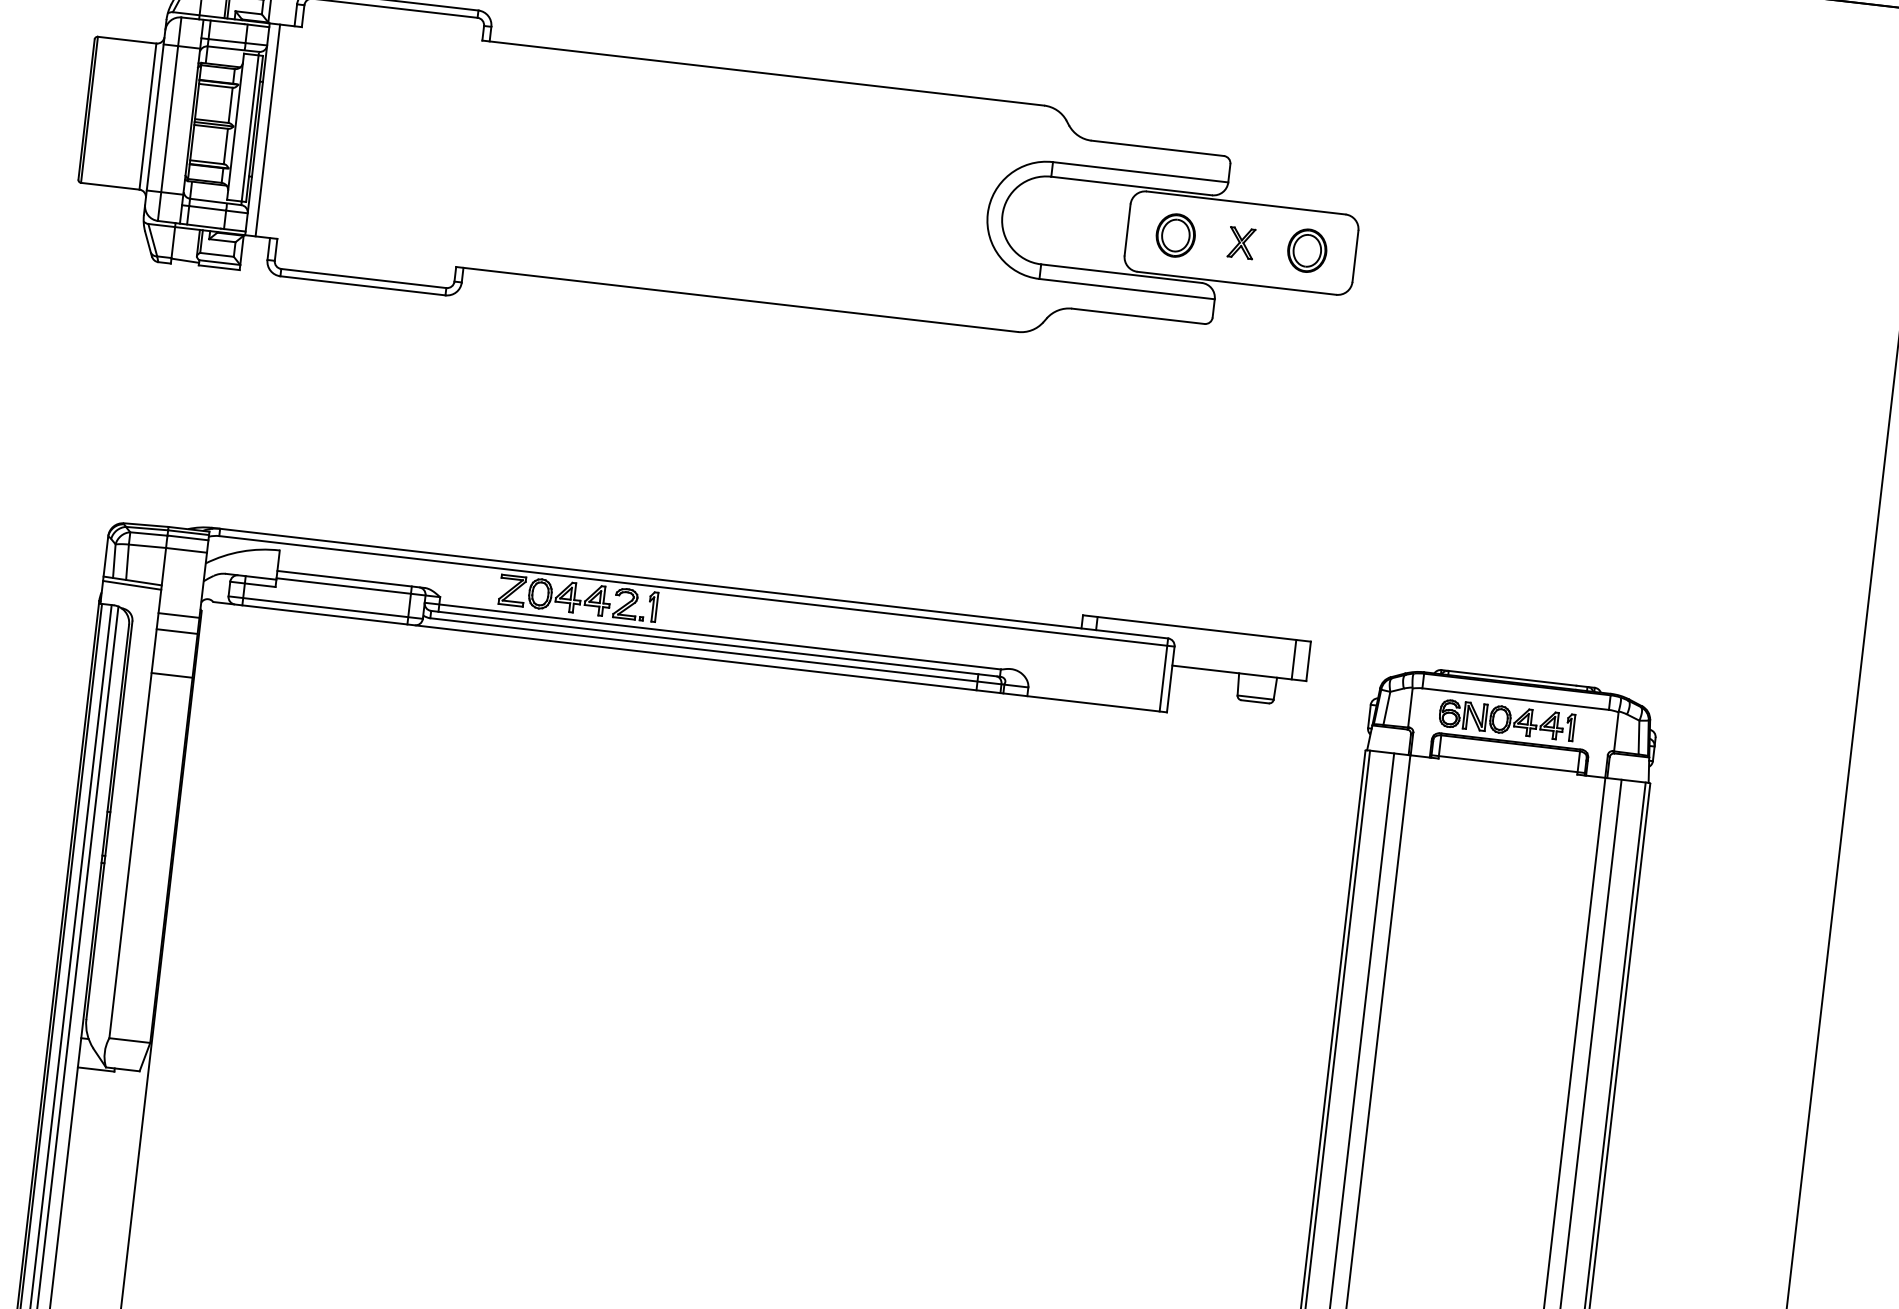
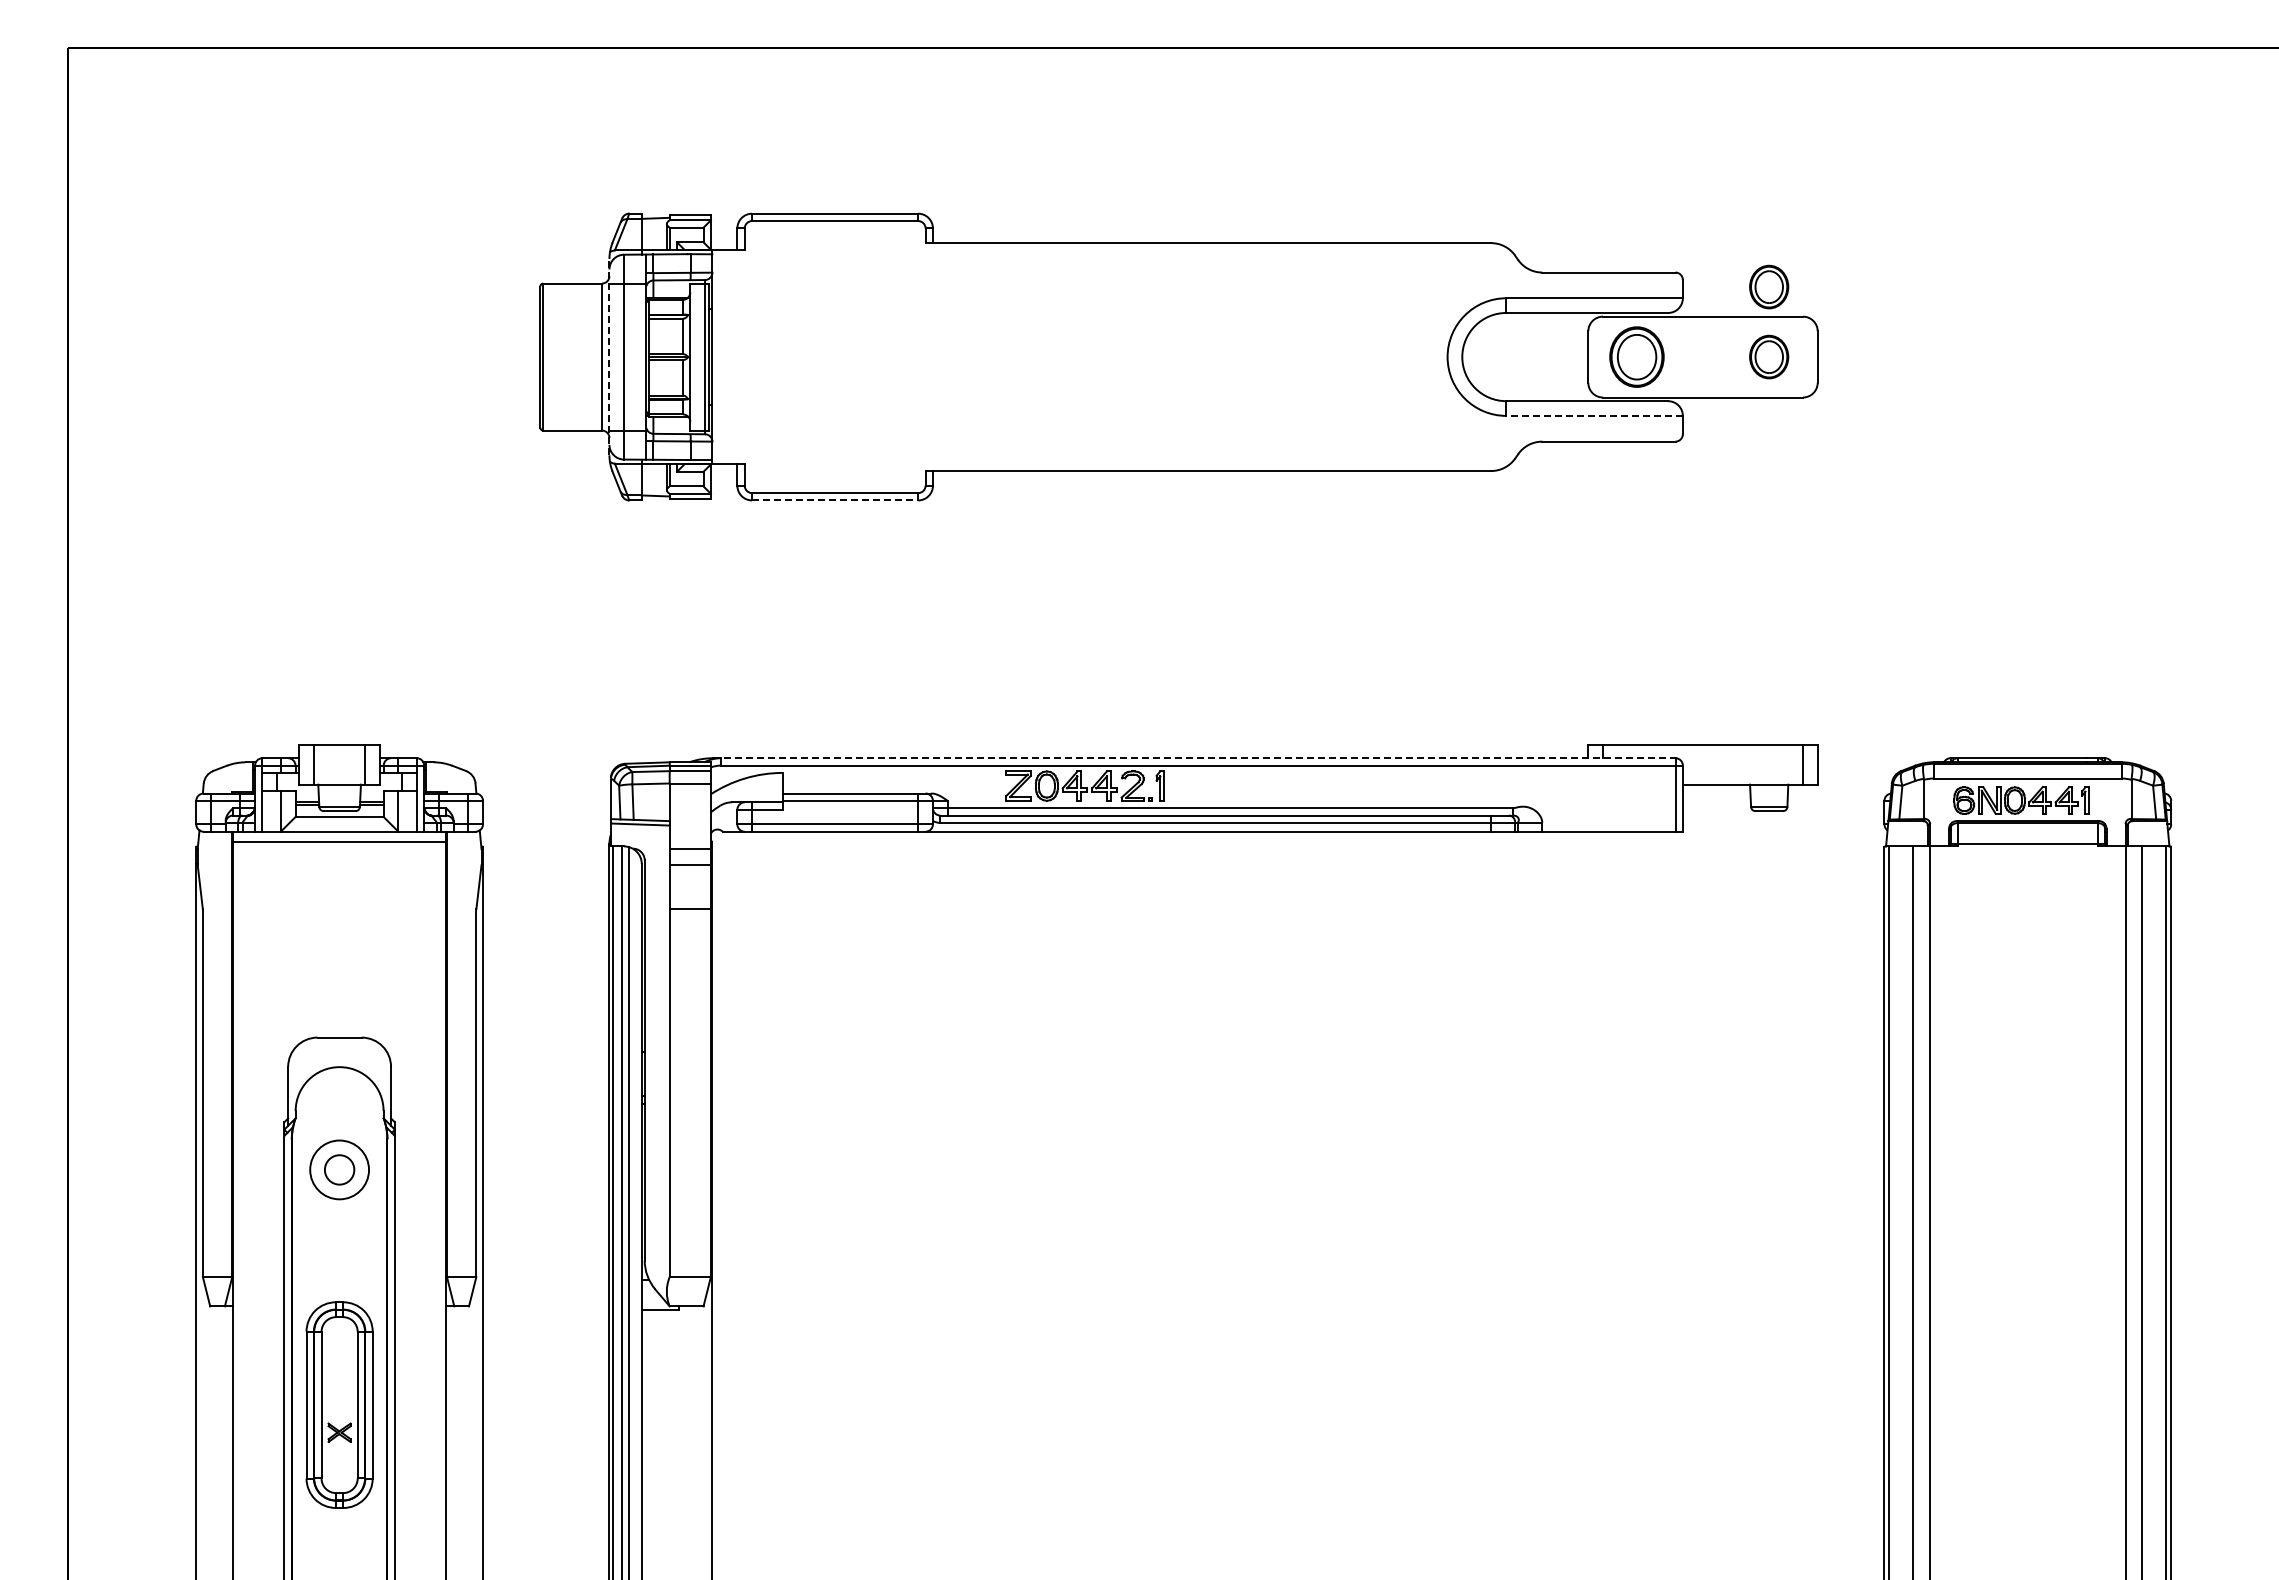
line: (155, 116) -> (609, 356), solid -> dashed
line: (267, 129) -> (722, 356), removed
part: (1315, 180) -> (1769, 286), added
part: (1175, 234) -> (1636, 356), size x1.4
part: (1241, 242) -> (1702, 356), removed
line: (363, 285) -> (835, 500), solid -> dashed
line: (1127, 288) -> (1594, 415), solid -> dashed
line: (690, 583) -> (1194, 758), solid -> dashed

